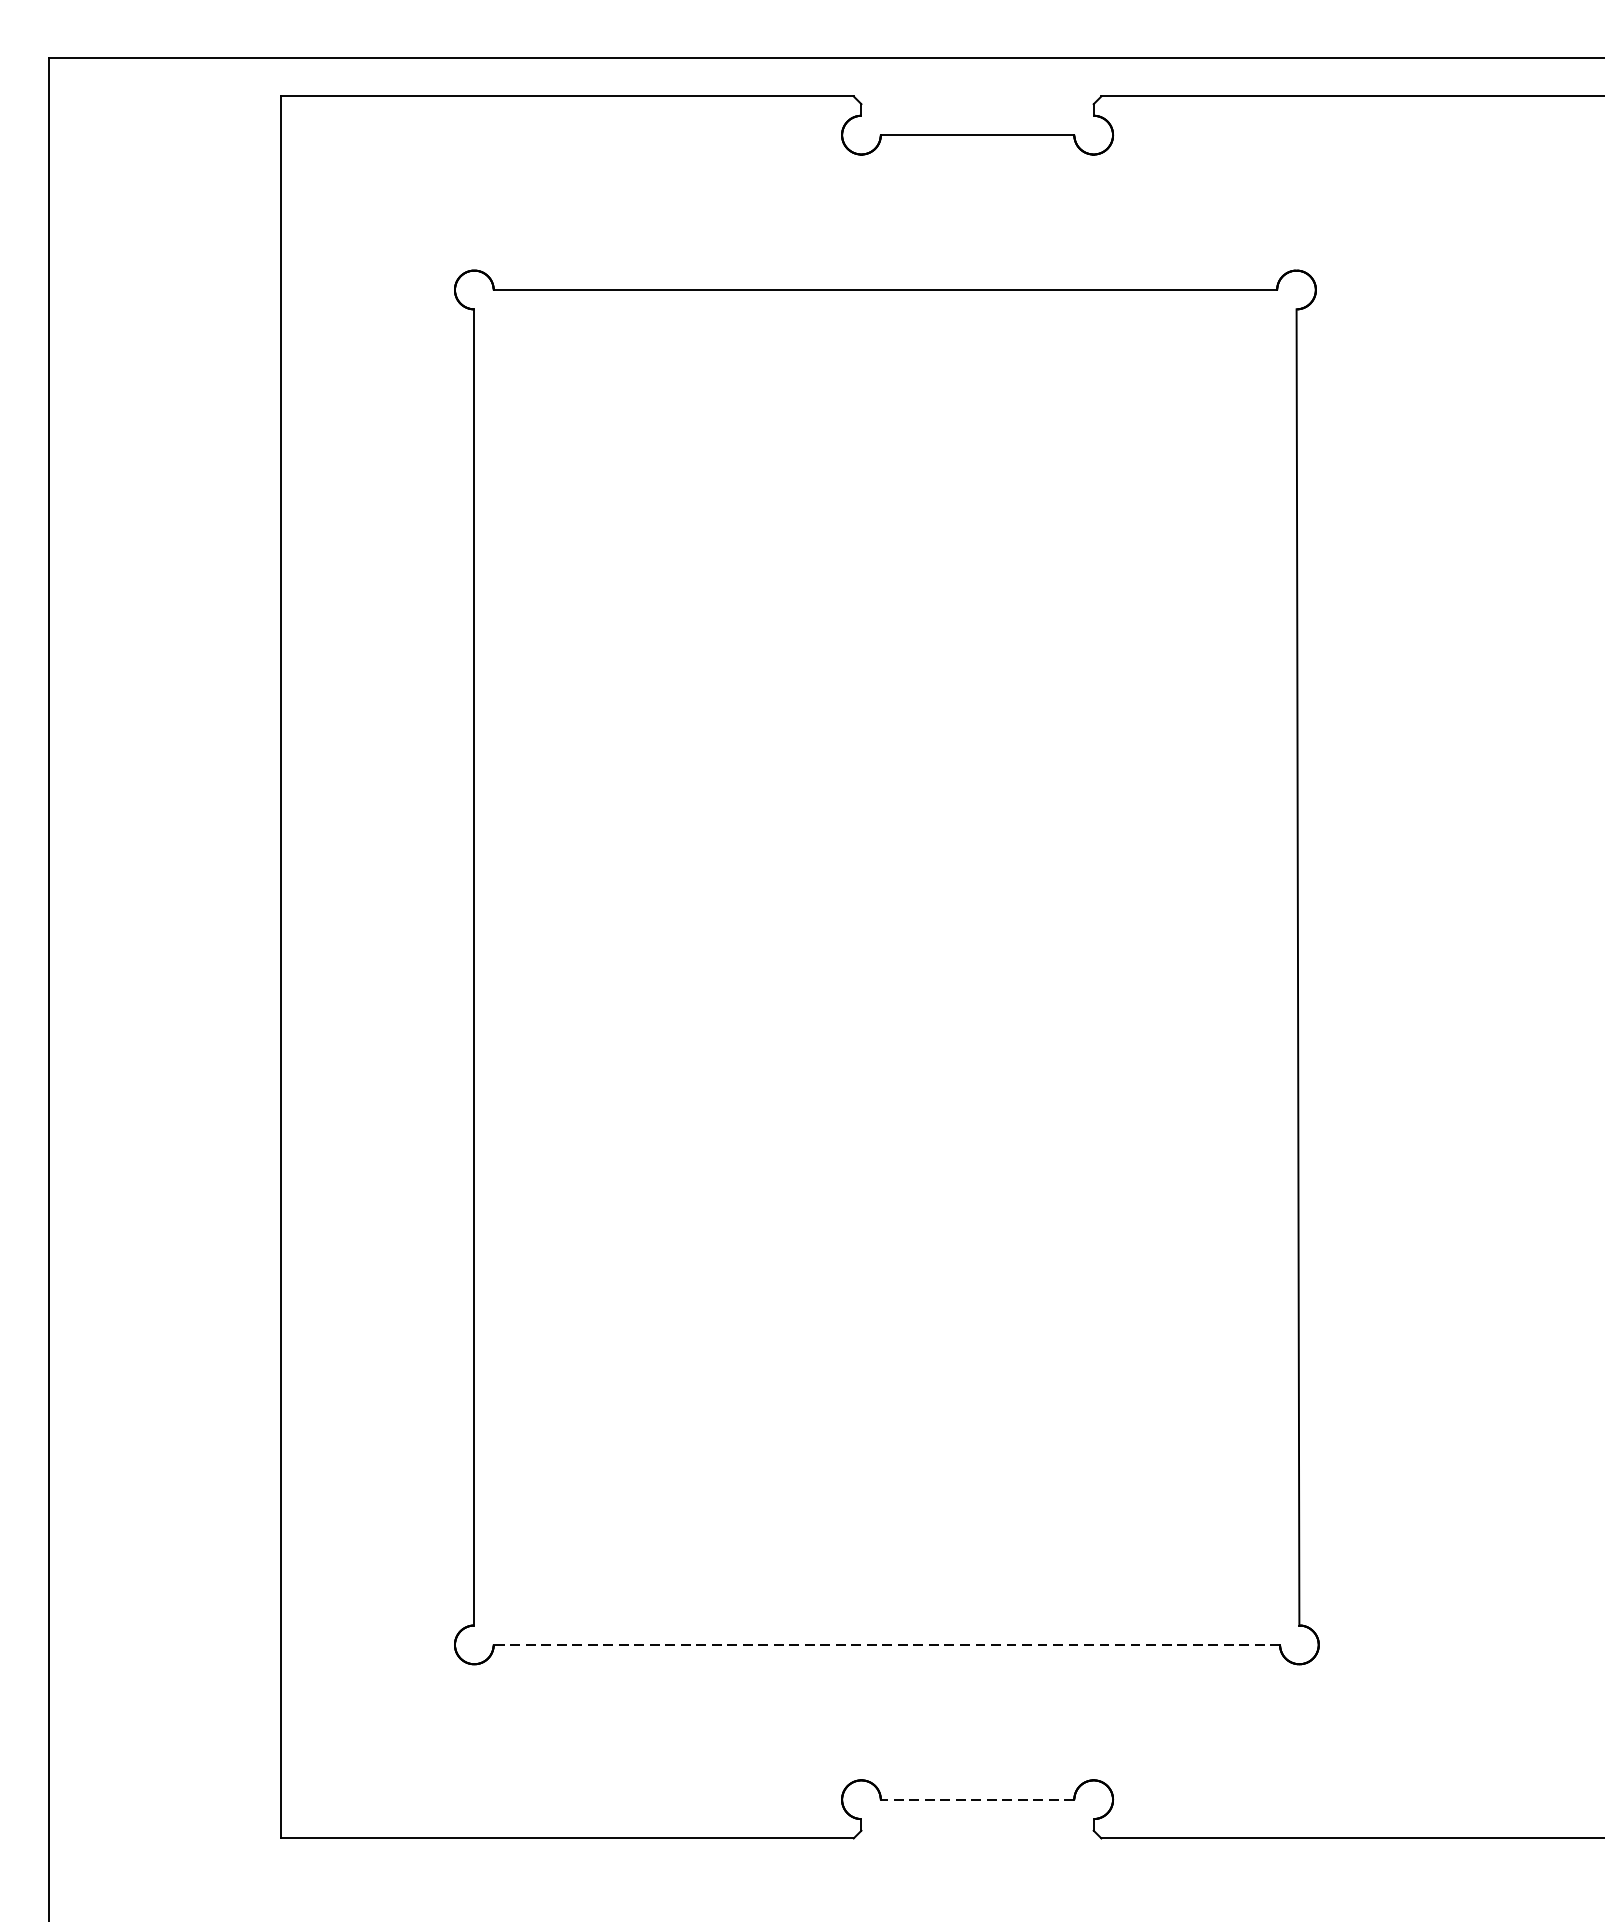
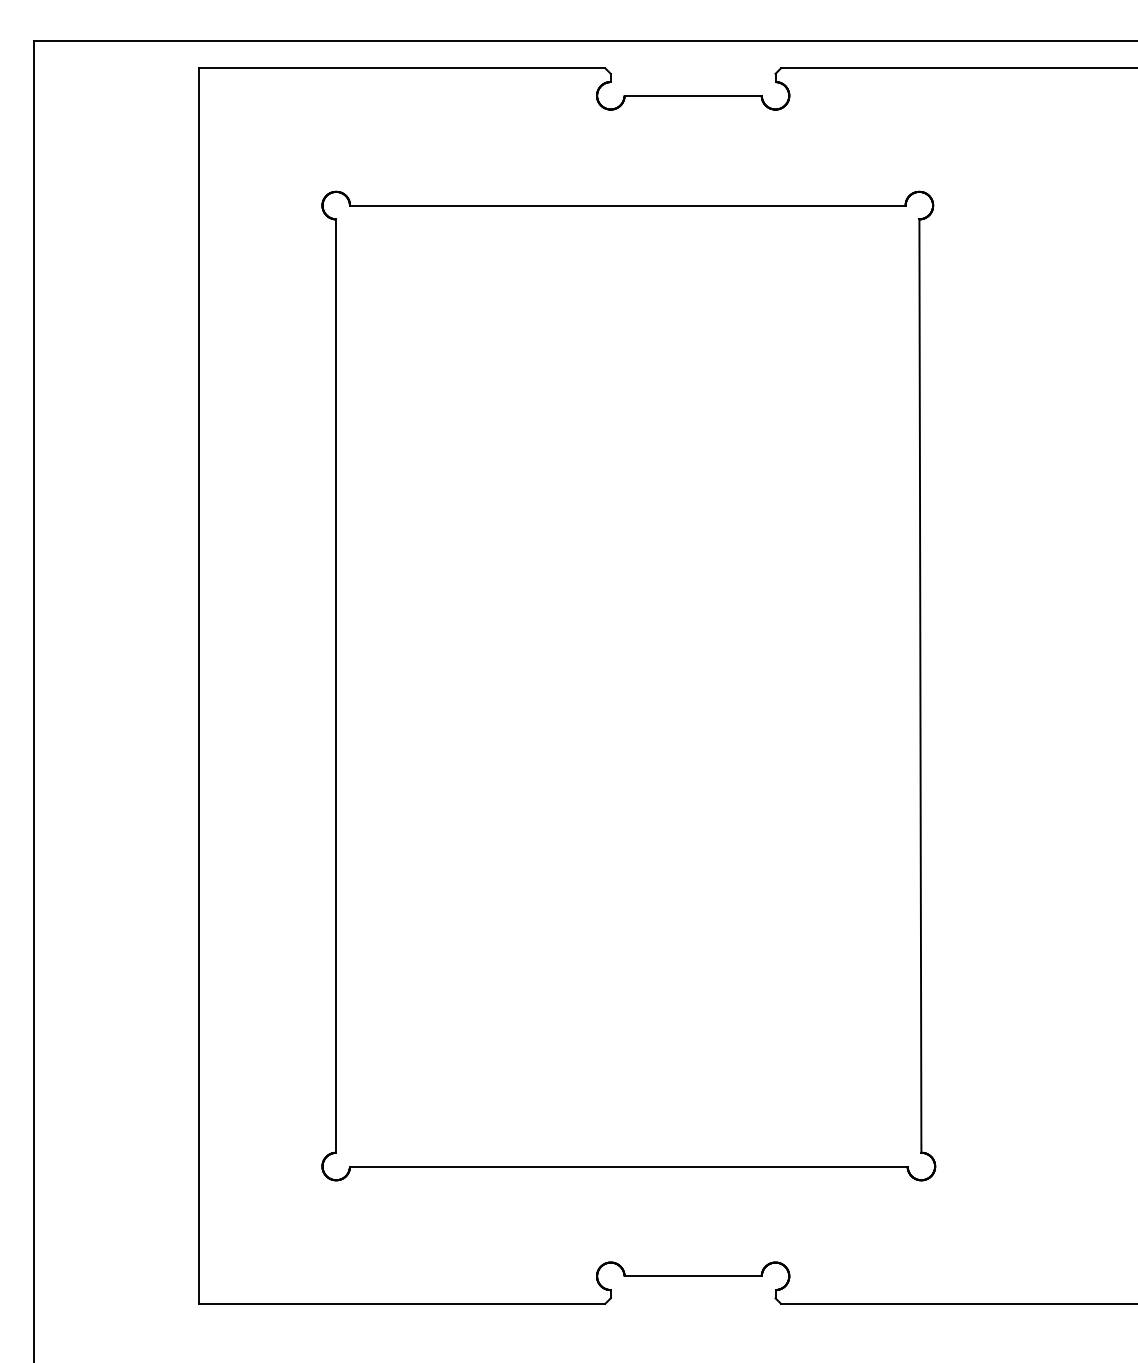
line: (886, 1644) -> (628, 1166), dashed -> solid
line: (978, 1799) -> (693, 1276), dashed -> solid

